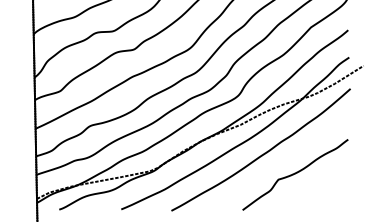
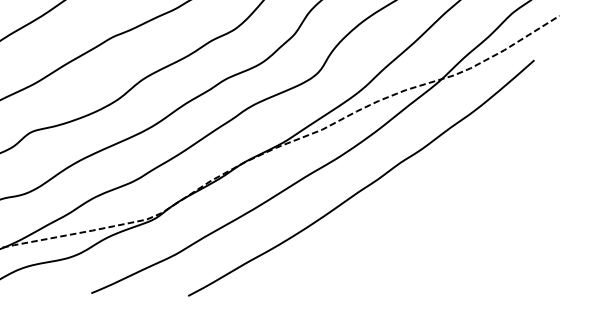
curve: (295, 174) -> (427, 225), removed

